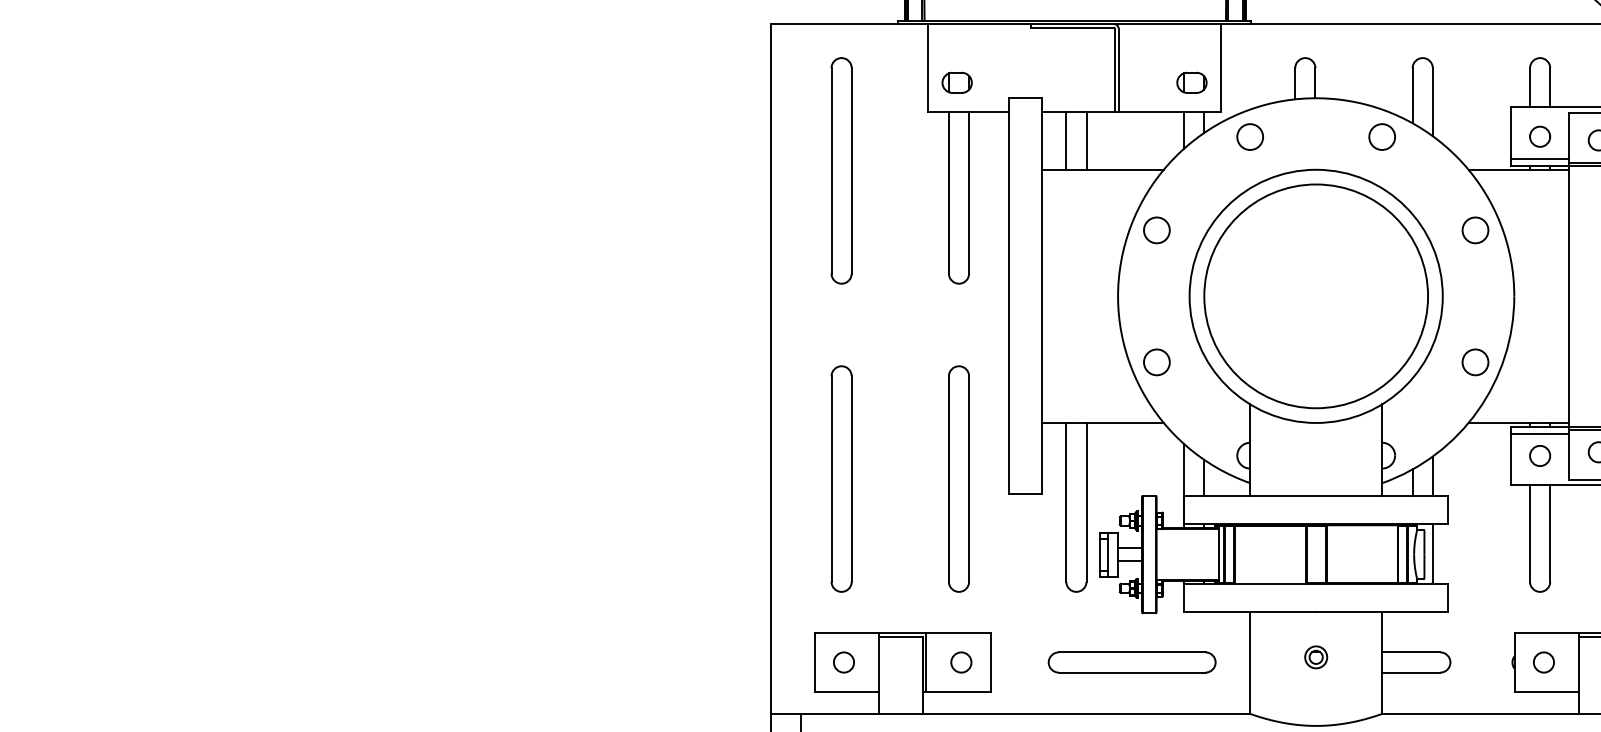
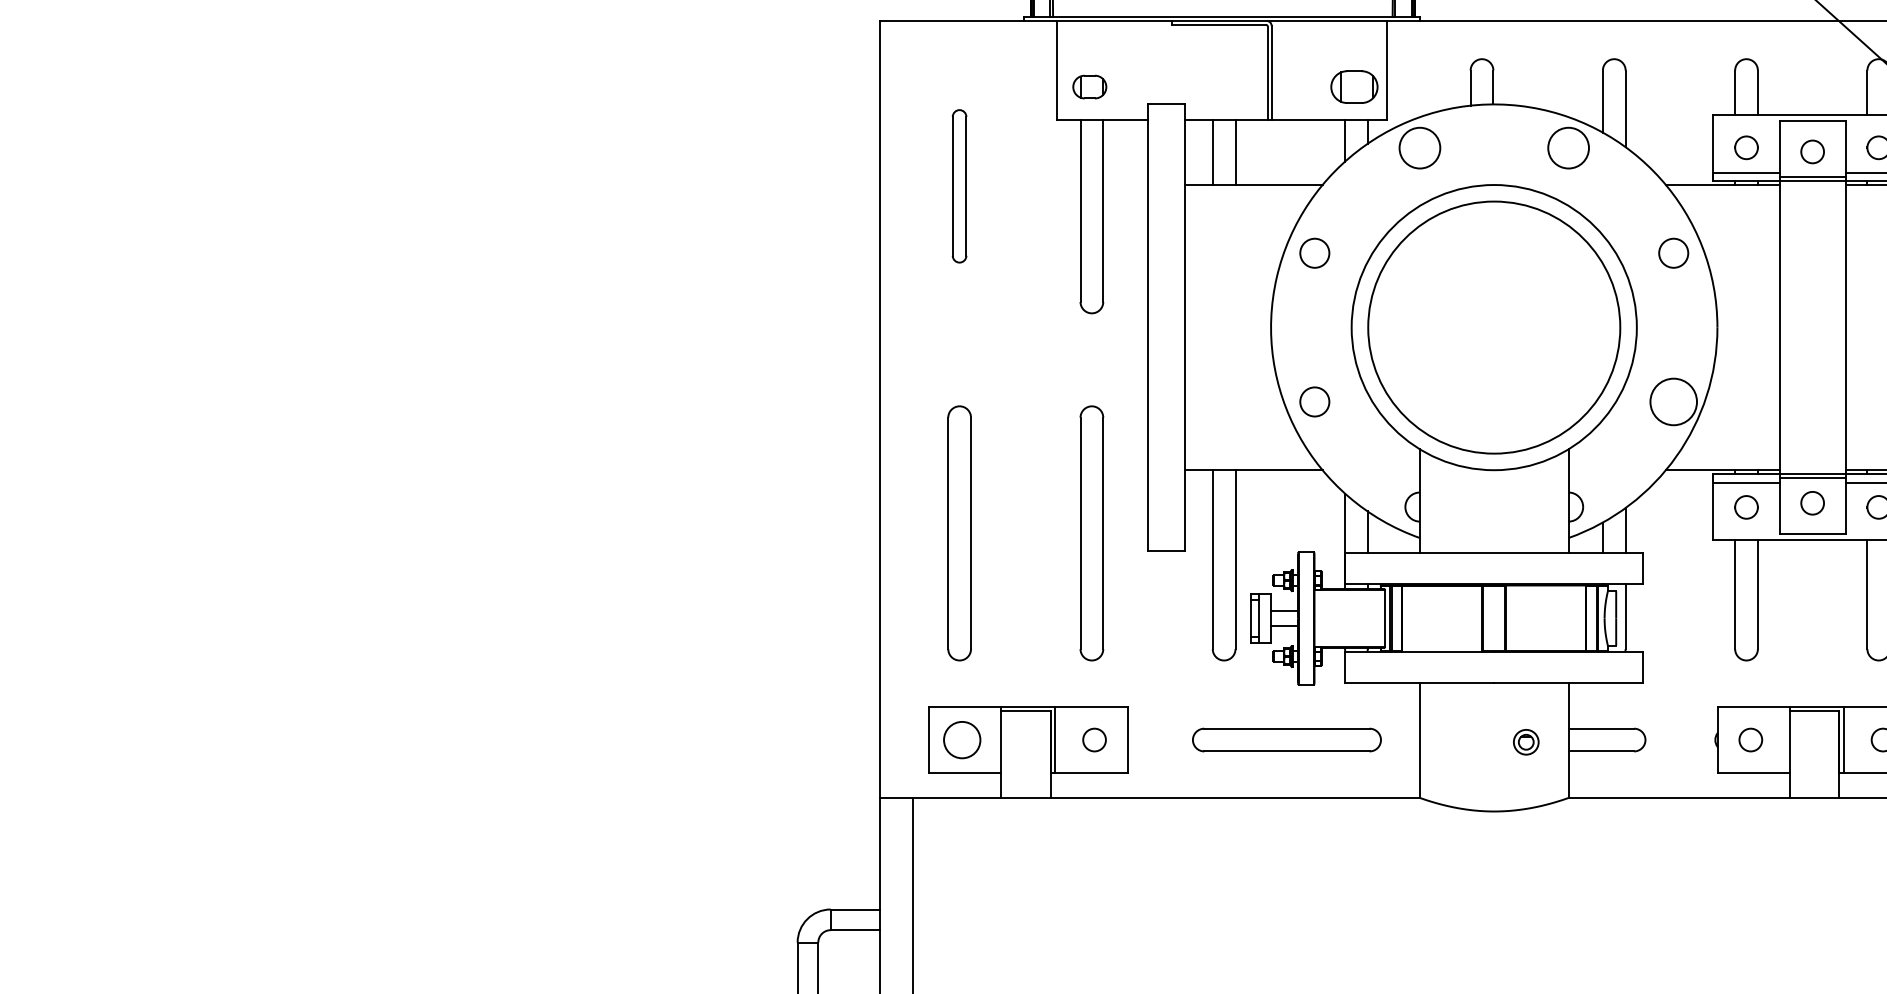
part: (1191, 82) -> (1353, 86), size x1.4
circle: (1249, 136) -> (1419, 147), size x1.4
circle: (1382, 136) -> (1568, 147), size x1.4
part: (841, 171) -> (959, 186), size x0.6
circle: (1475, 361) -> (1673, 401), size x1.6
part: (1316, 657) -> (1526, 742), moved
circle: (844, 662) -> (962, 739), size x1.6

